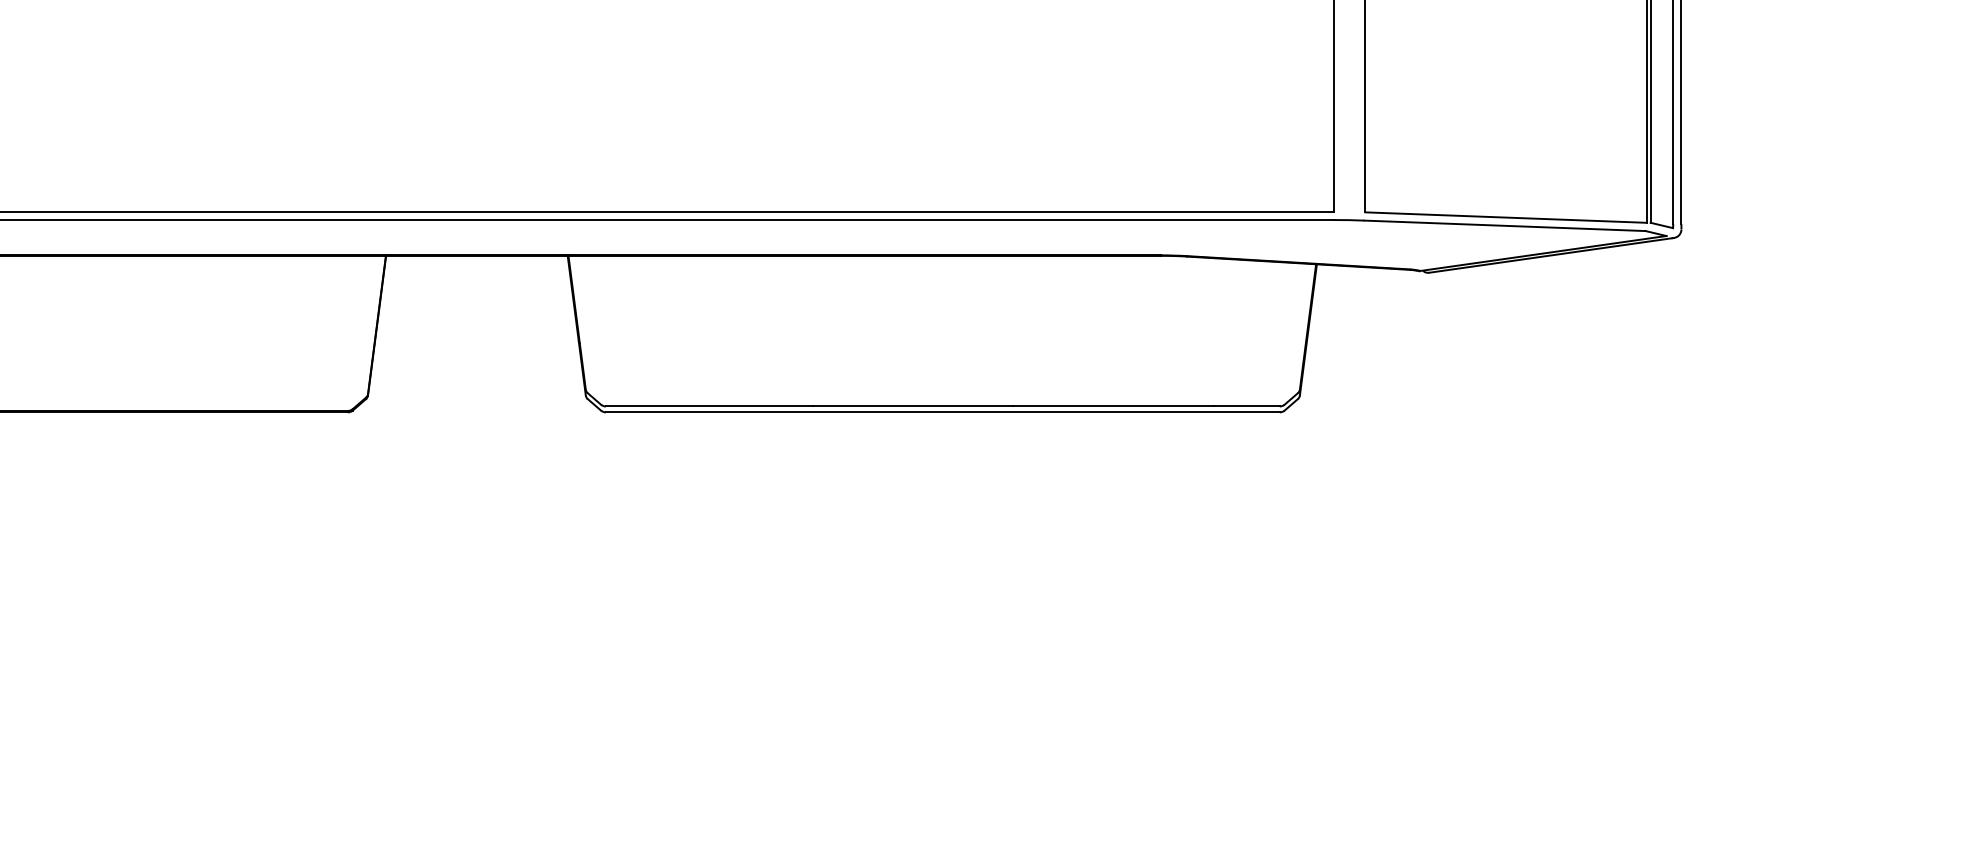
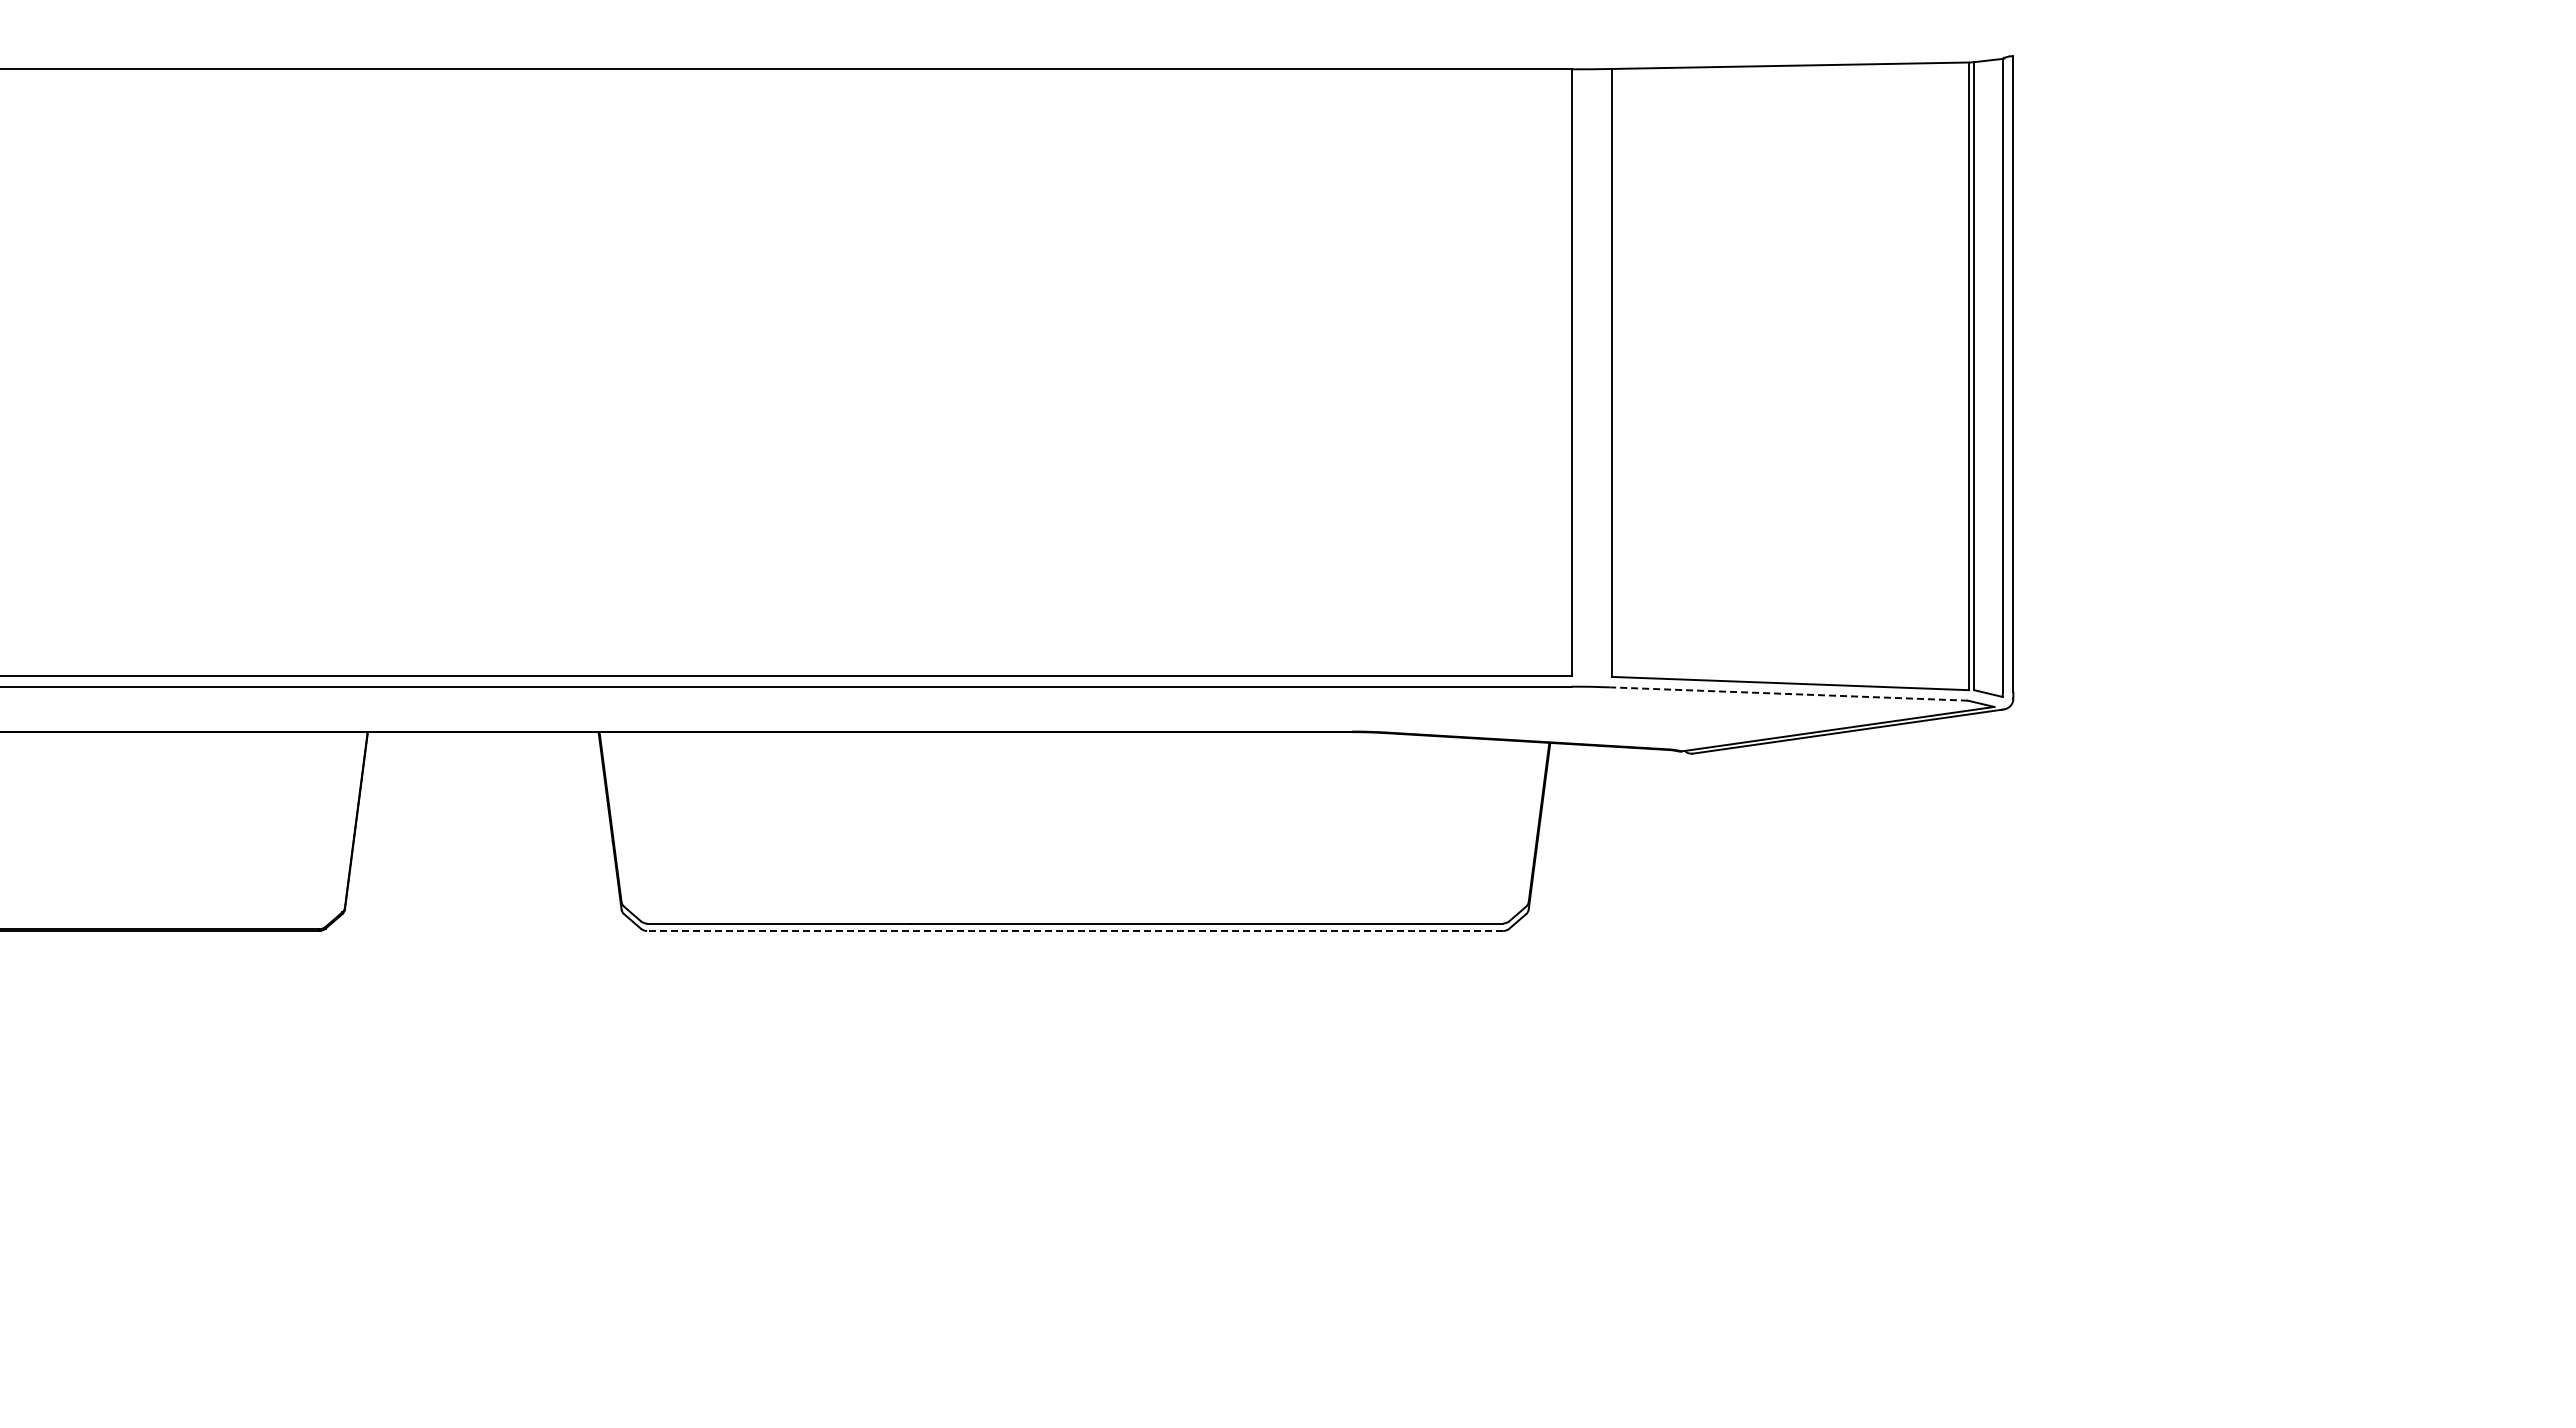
line: (1505, 226) -> (1789, 694), solid -> dashed
line: (942, 411) -> (1074, 930), solid -> dashed

